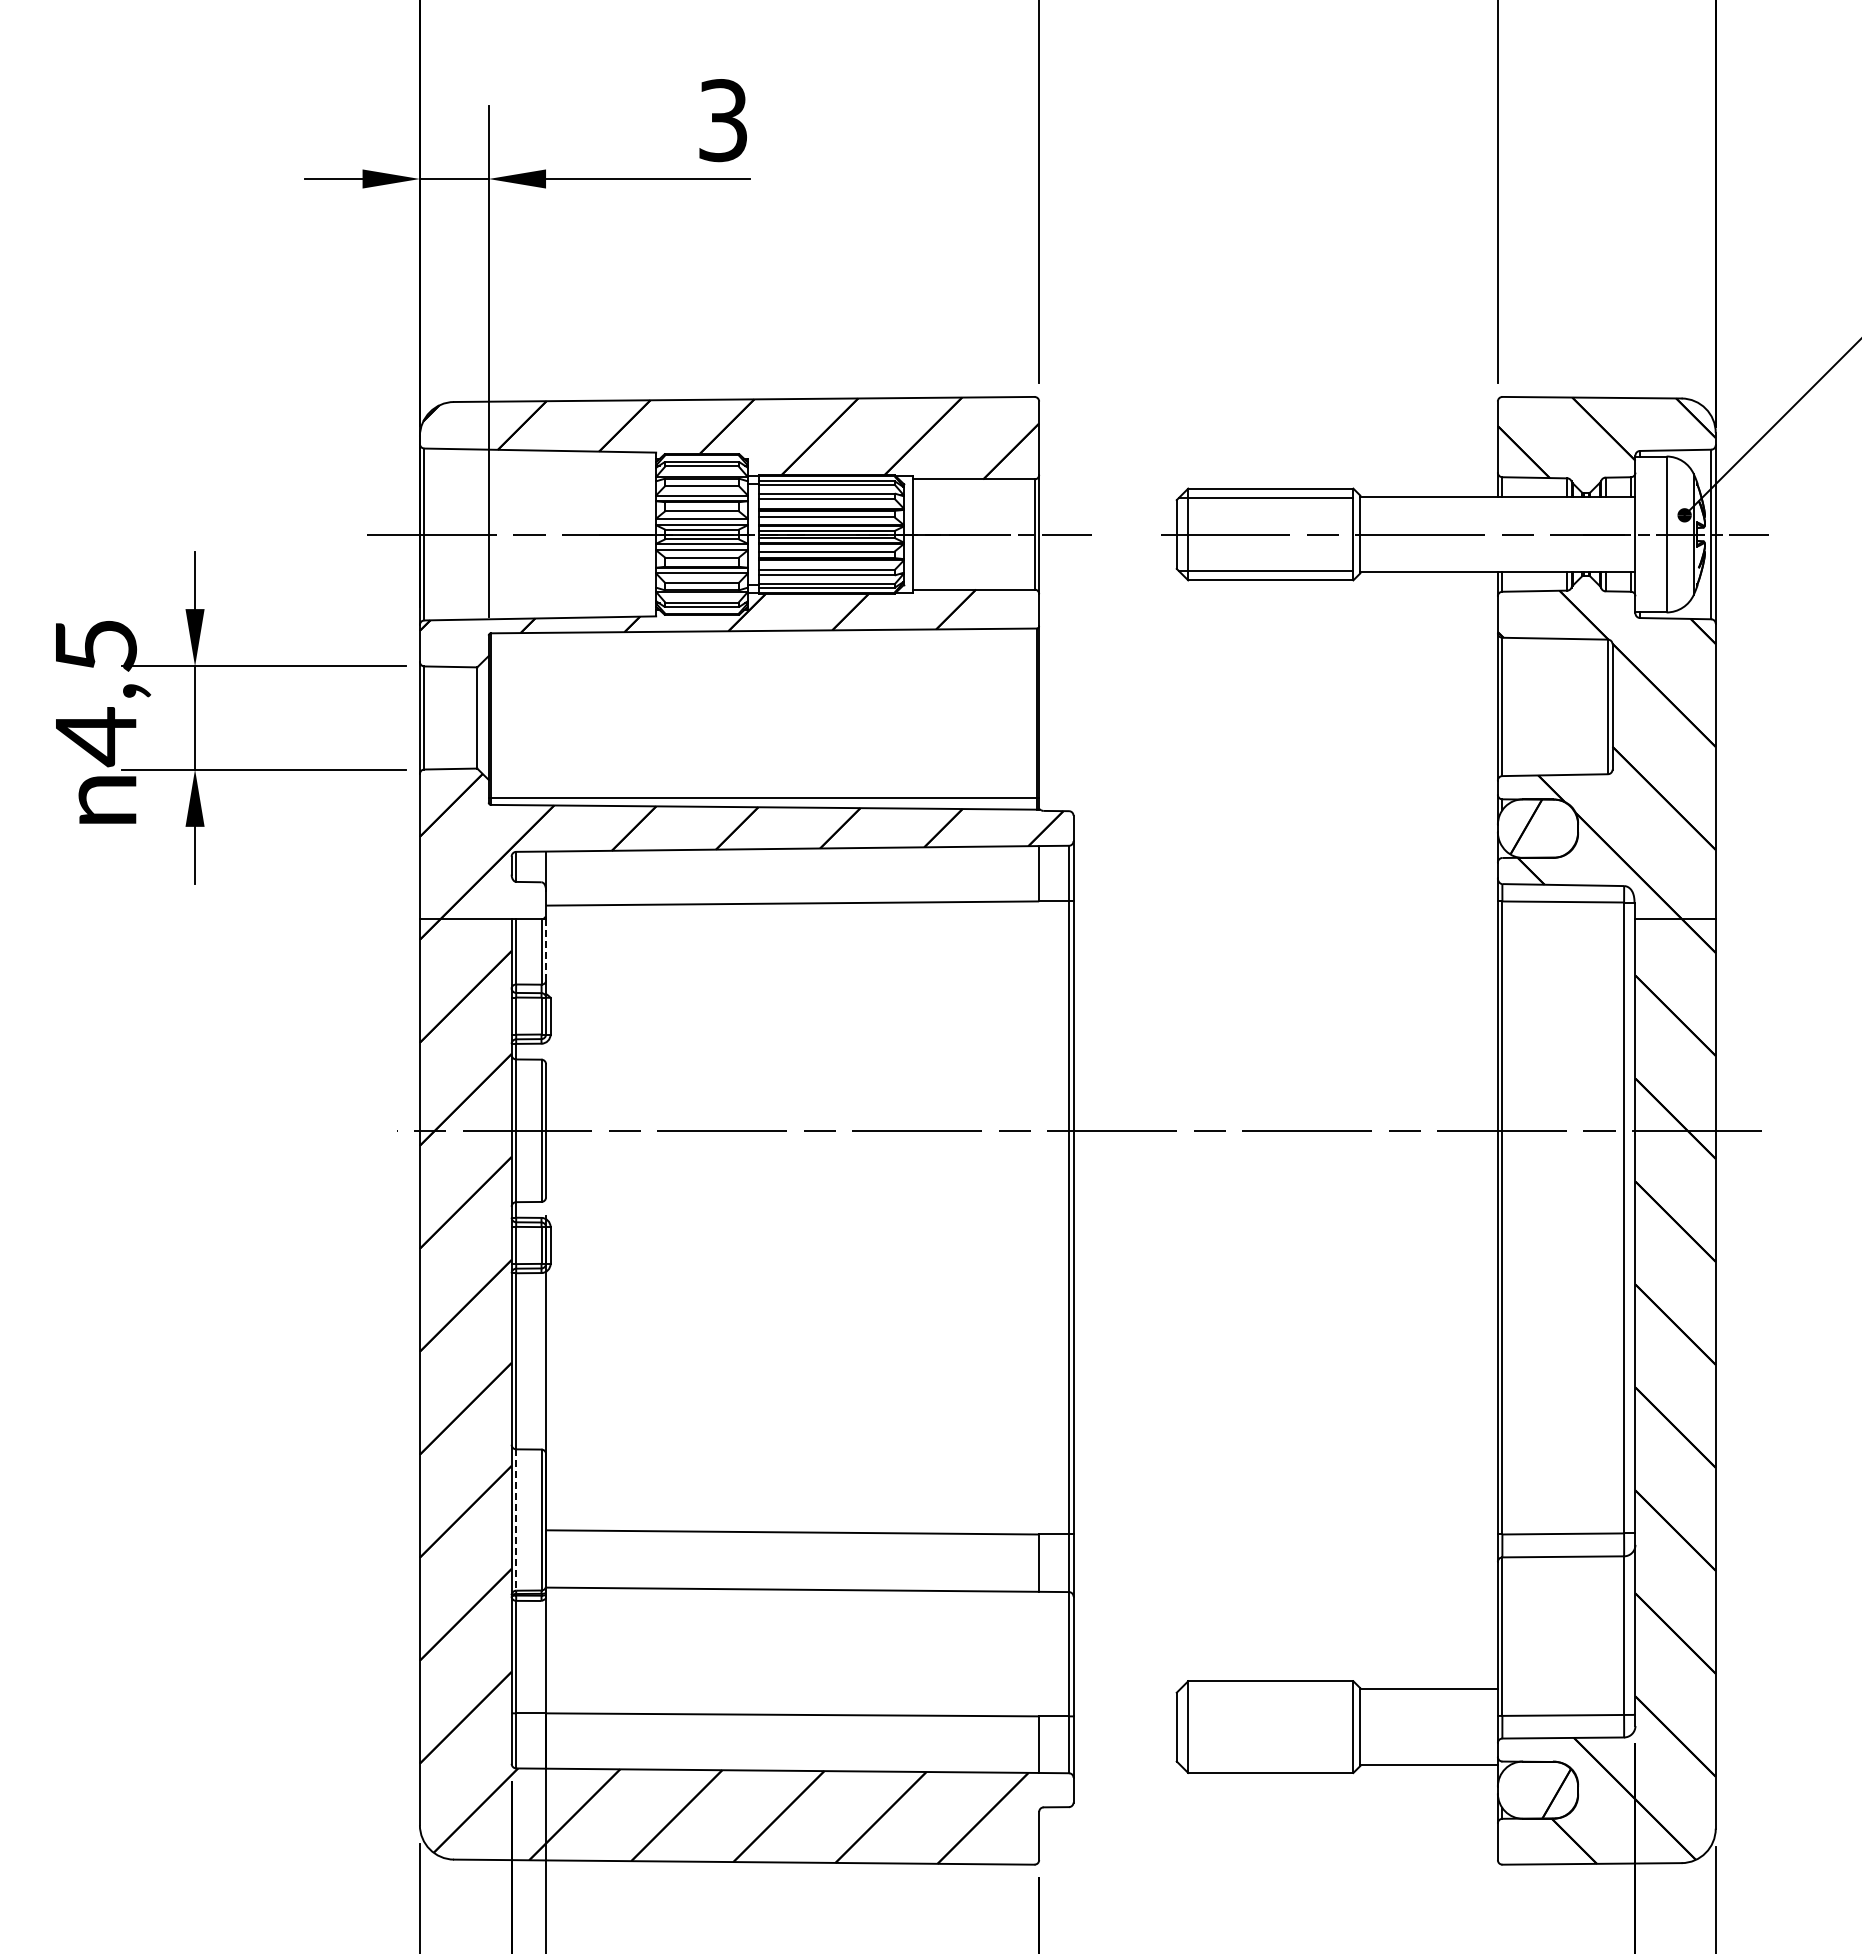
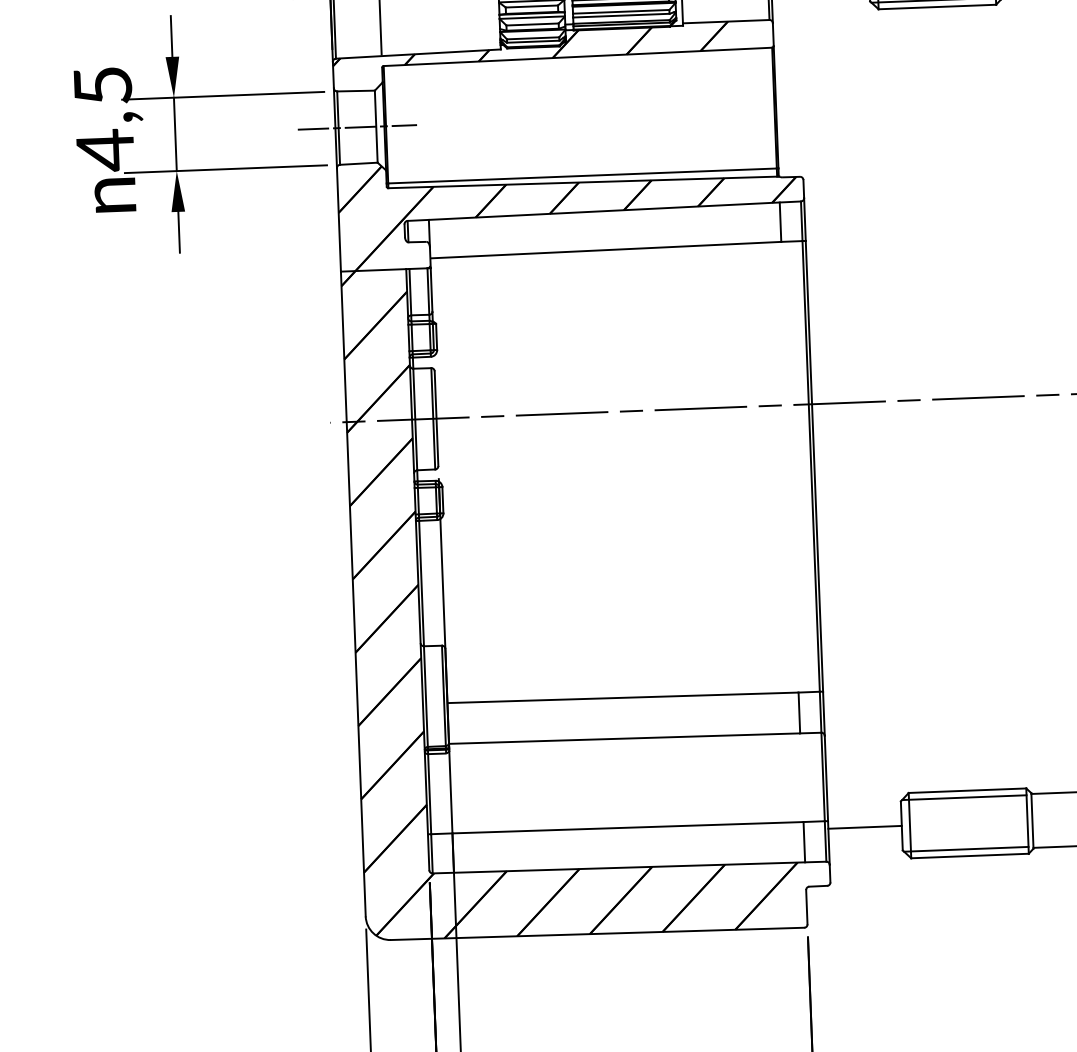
line: (450, 717) -> (357, 127), added
line: (546, 950) -> (431, 290), dashed -> solid
line: (516, 1520) -> (426, 696), dashed -> solid
line: (1265, 1690) -> (963, 797), added
line: (1124, 1727) -> (864, 827), added
line: (1265, 1763) -> (965, 849), added

